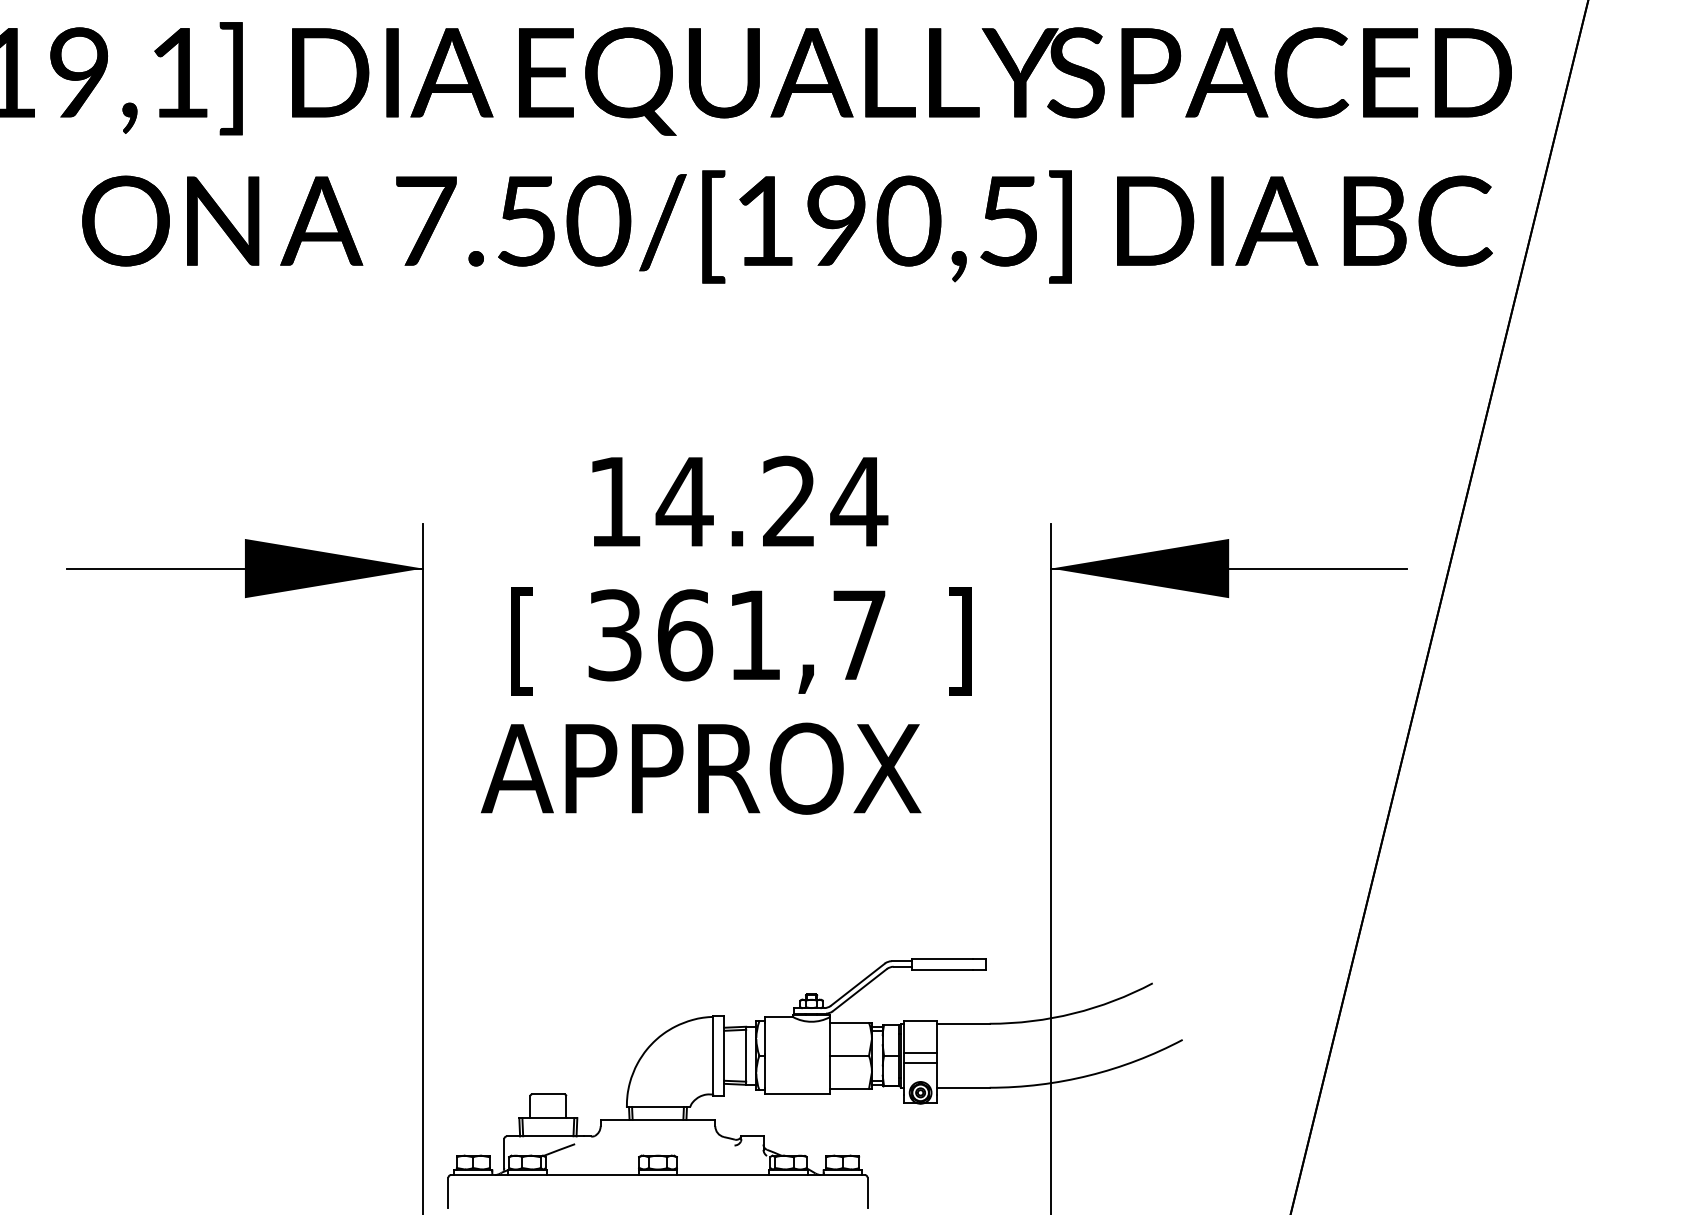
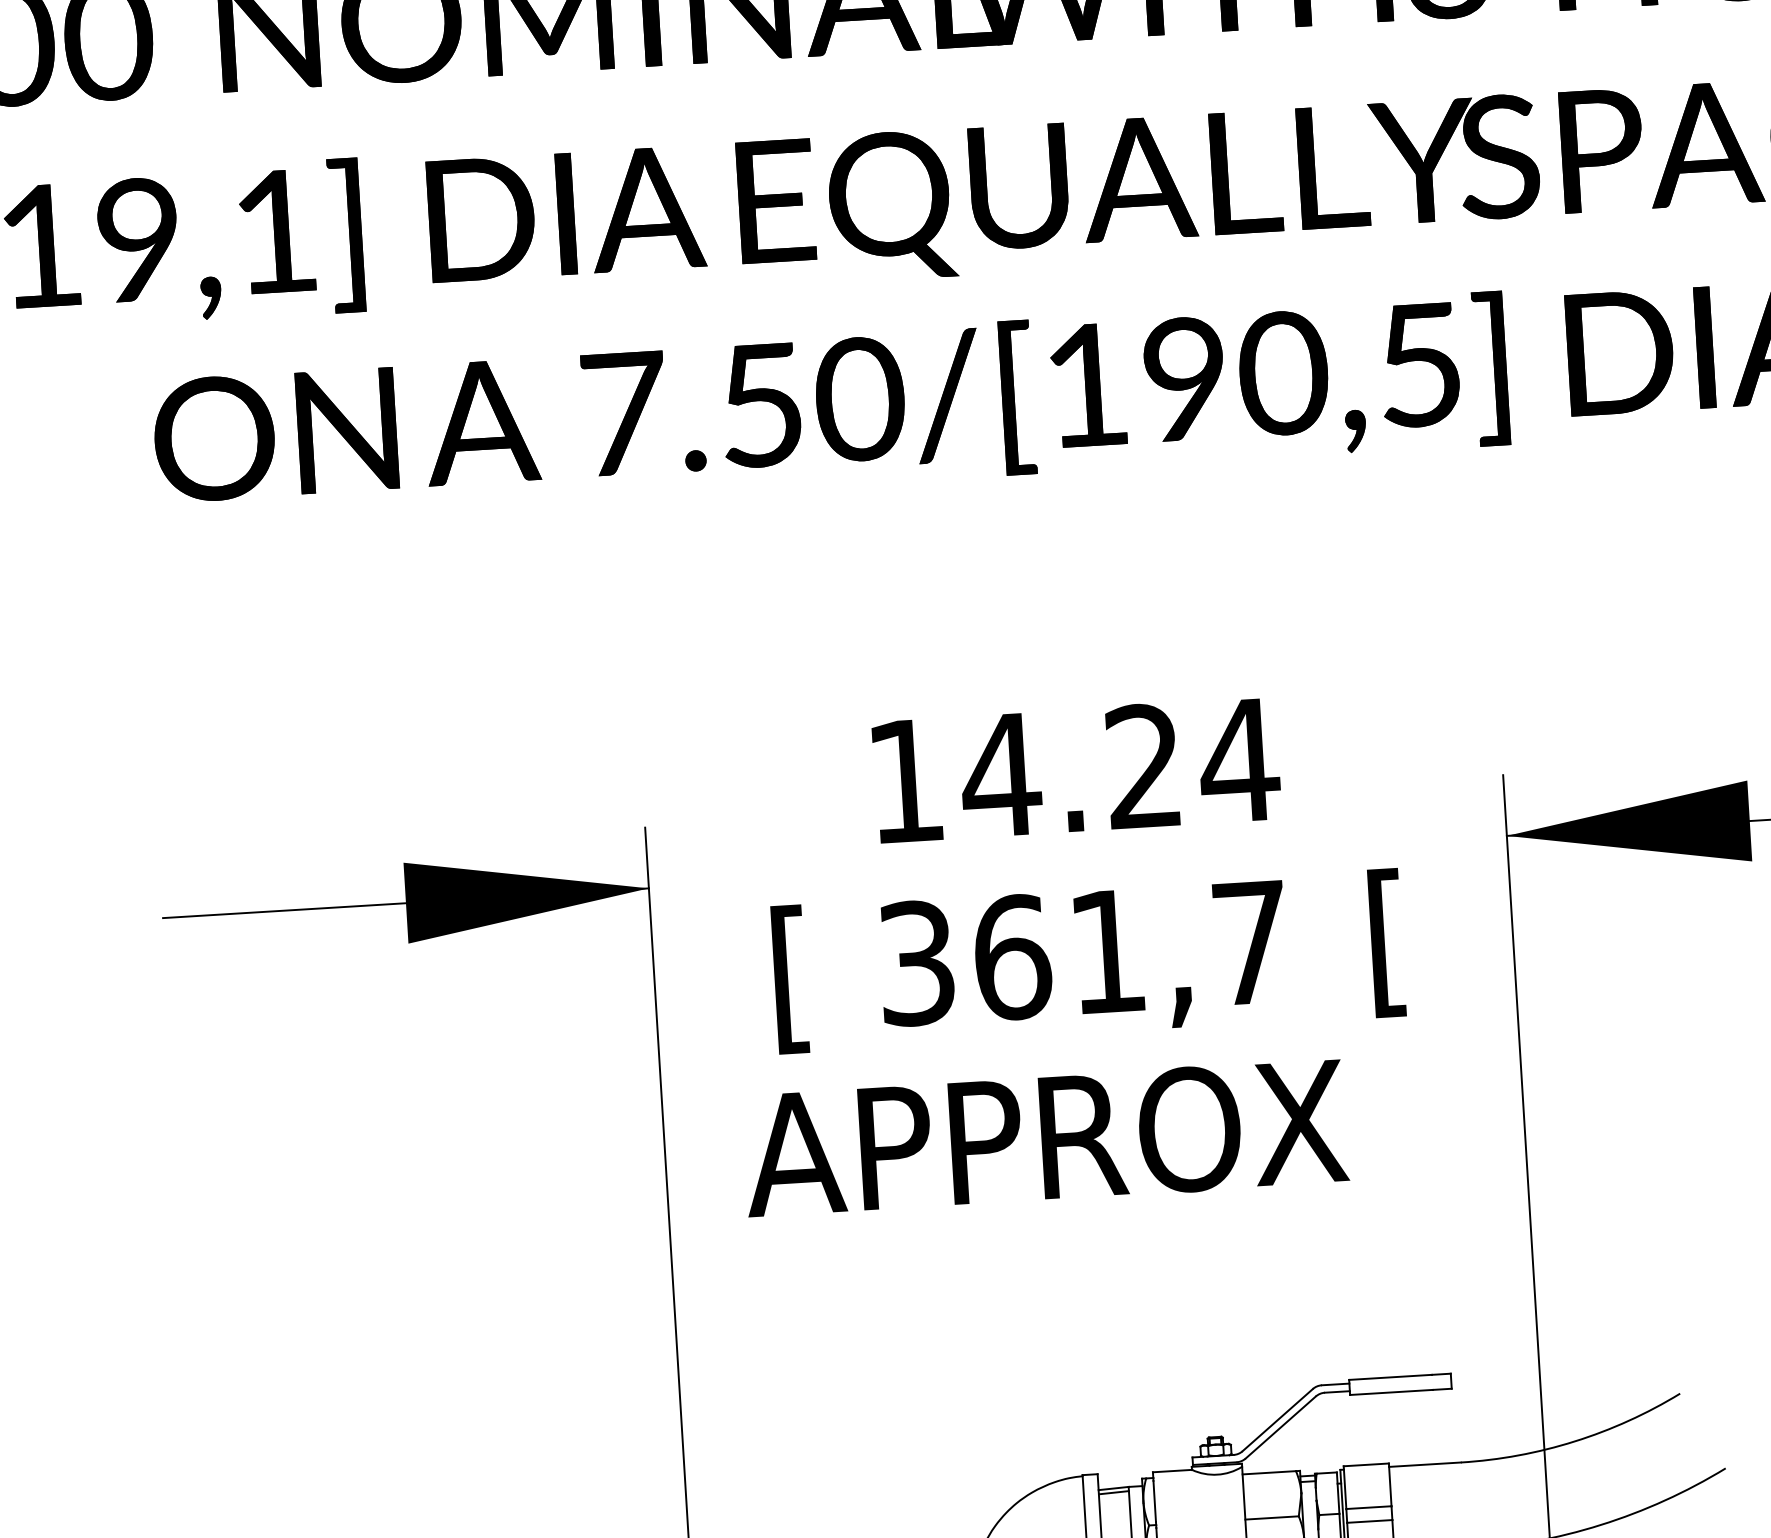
text: (959, 641) -> (1387, 943), ] -> [

